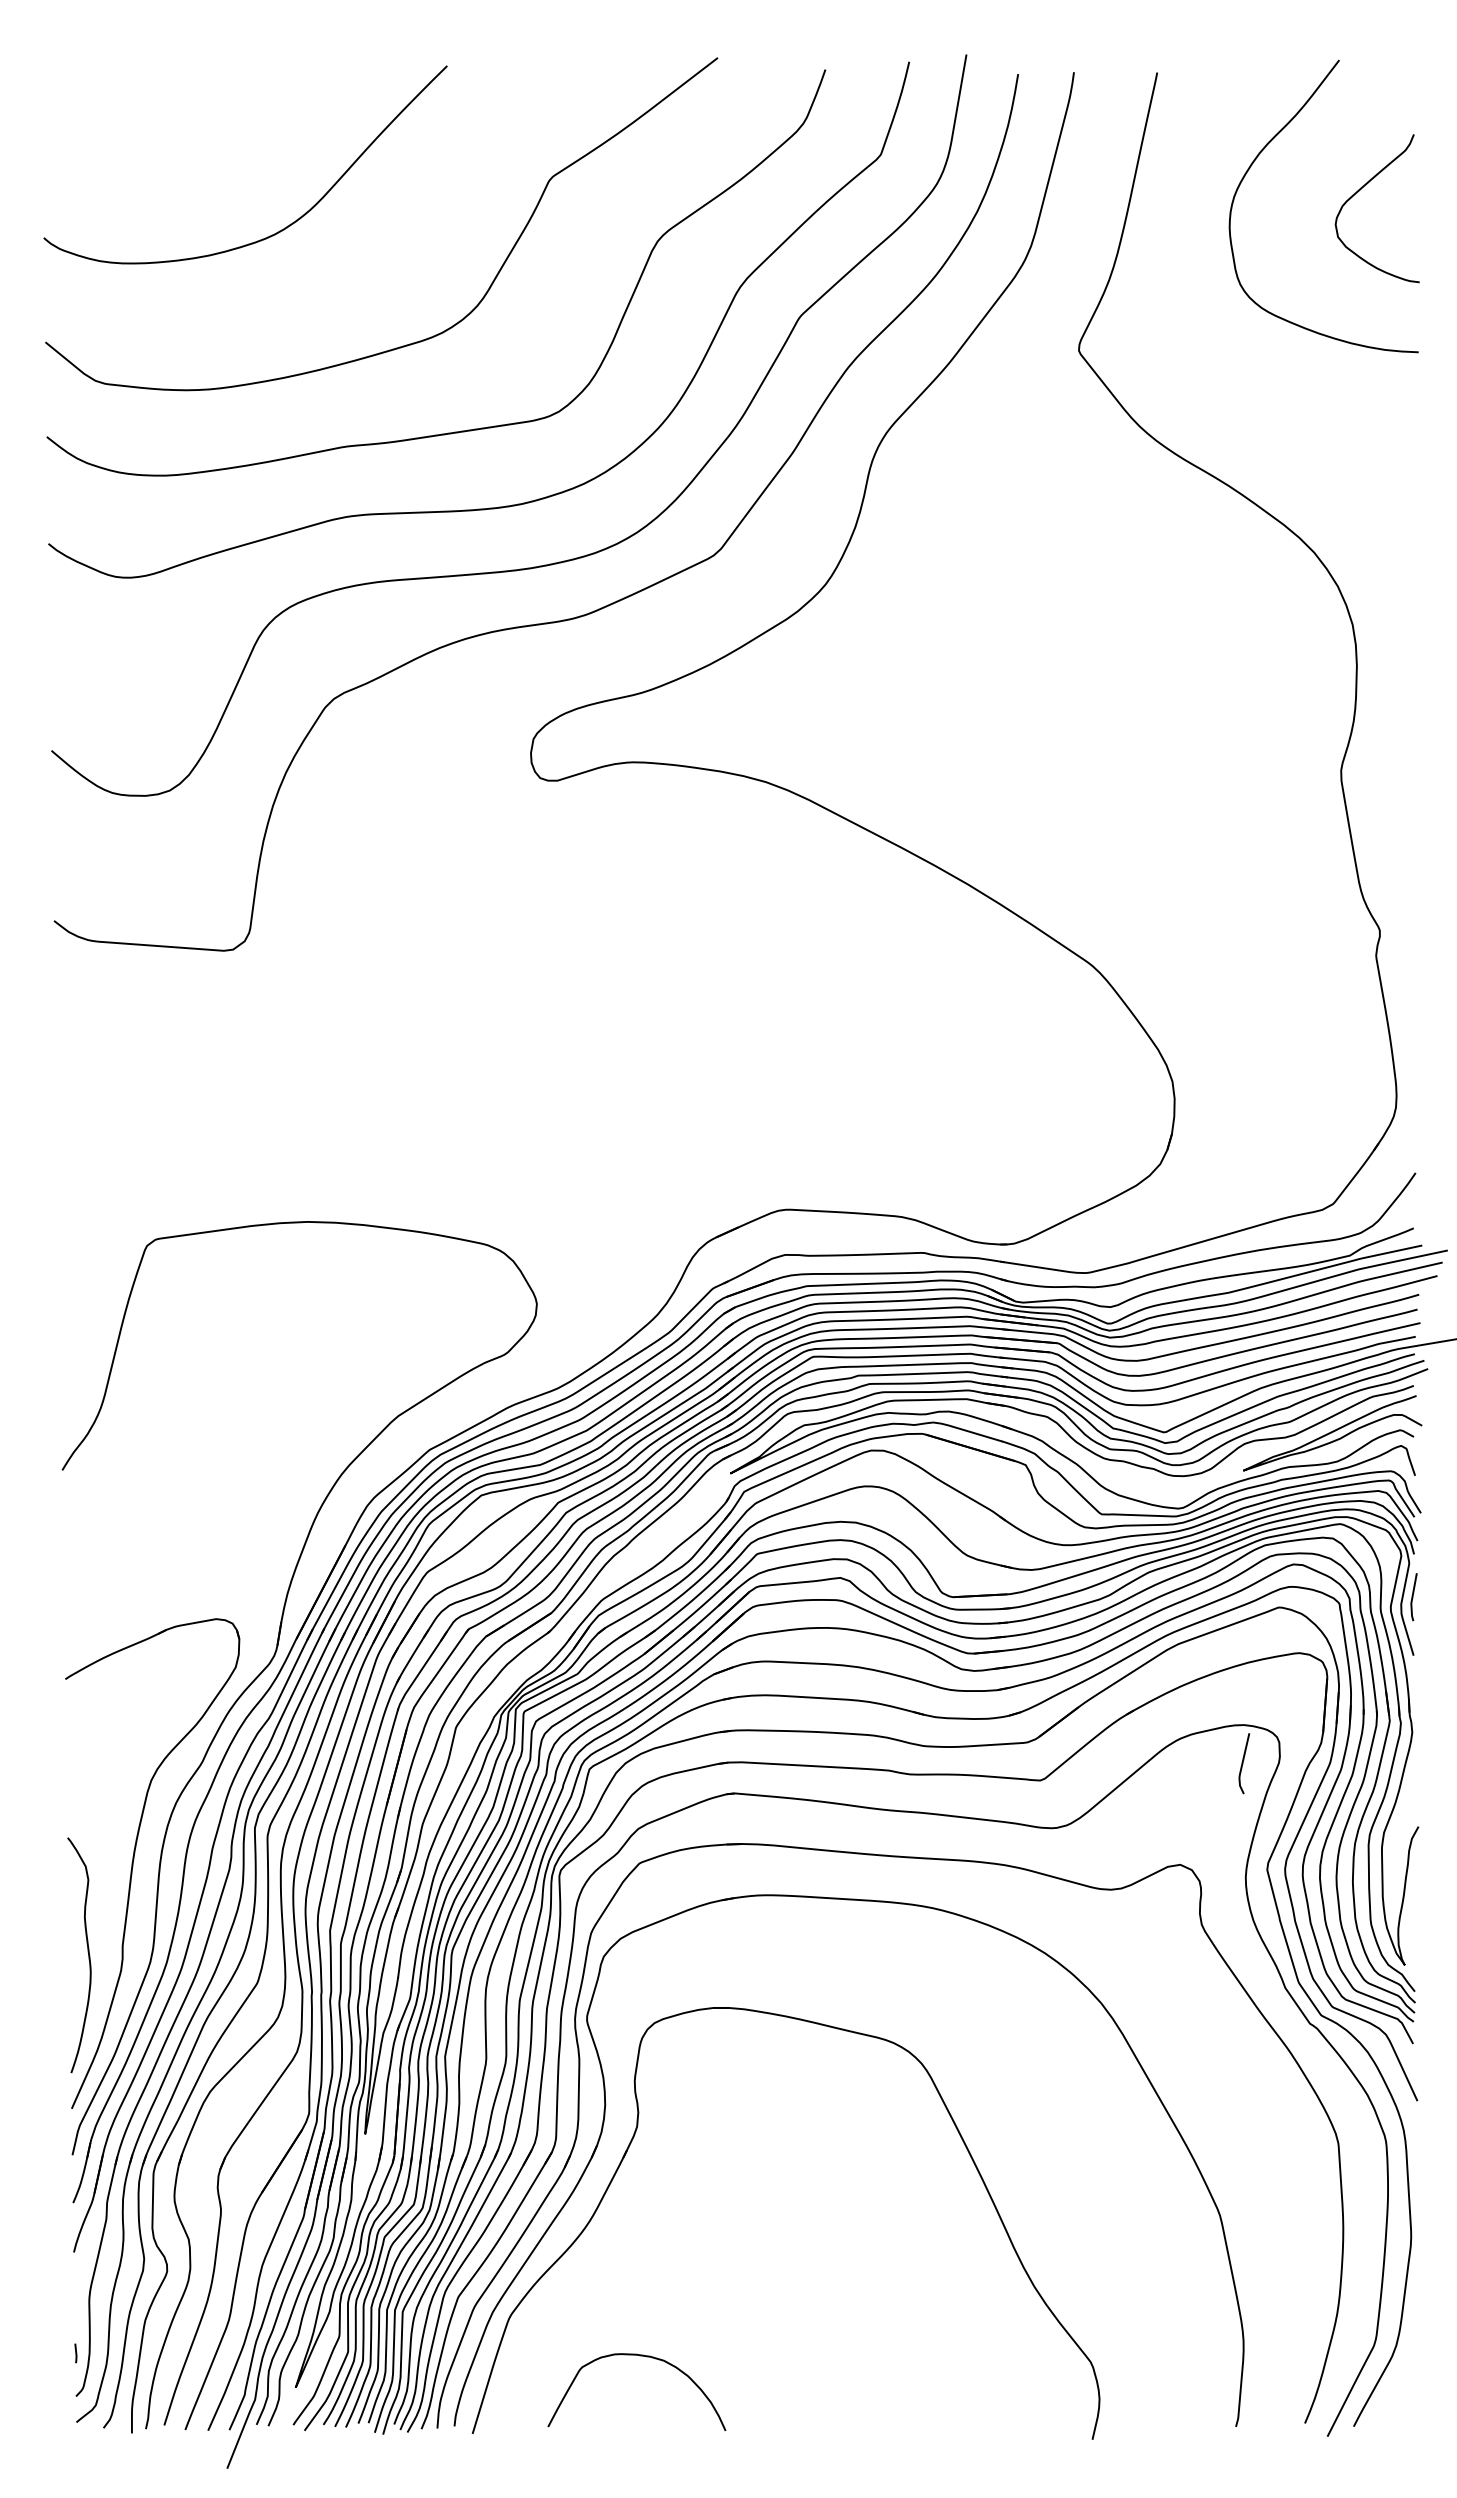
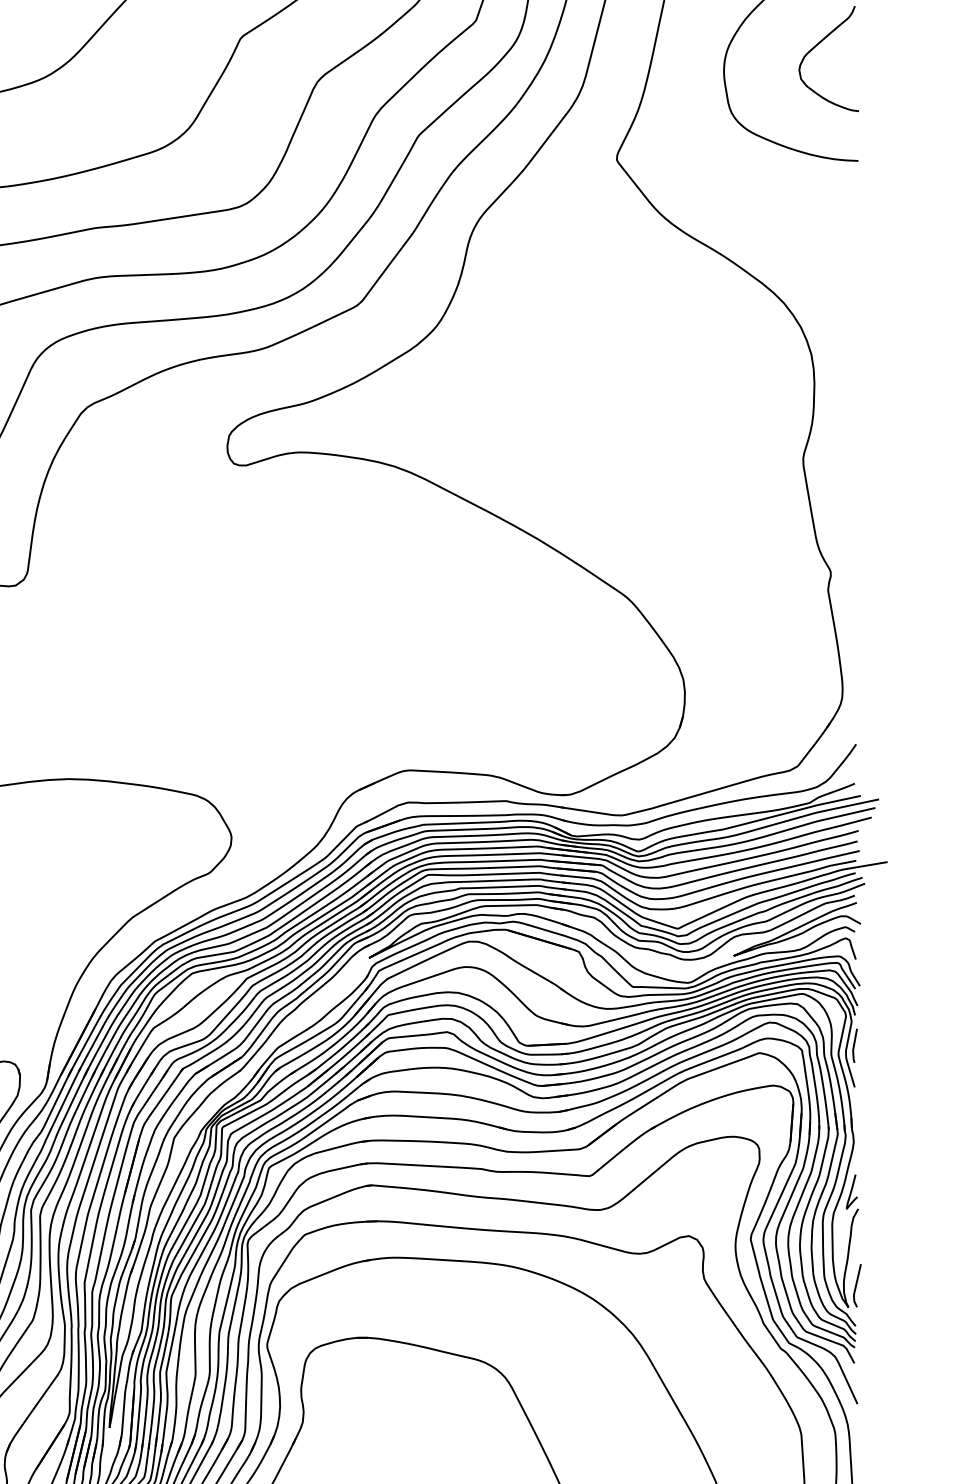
curve: (1243, 1763) -> (856, 1285), moved
curve: (1409, 1802) -> (851, 1191), added

